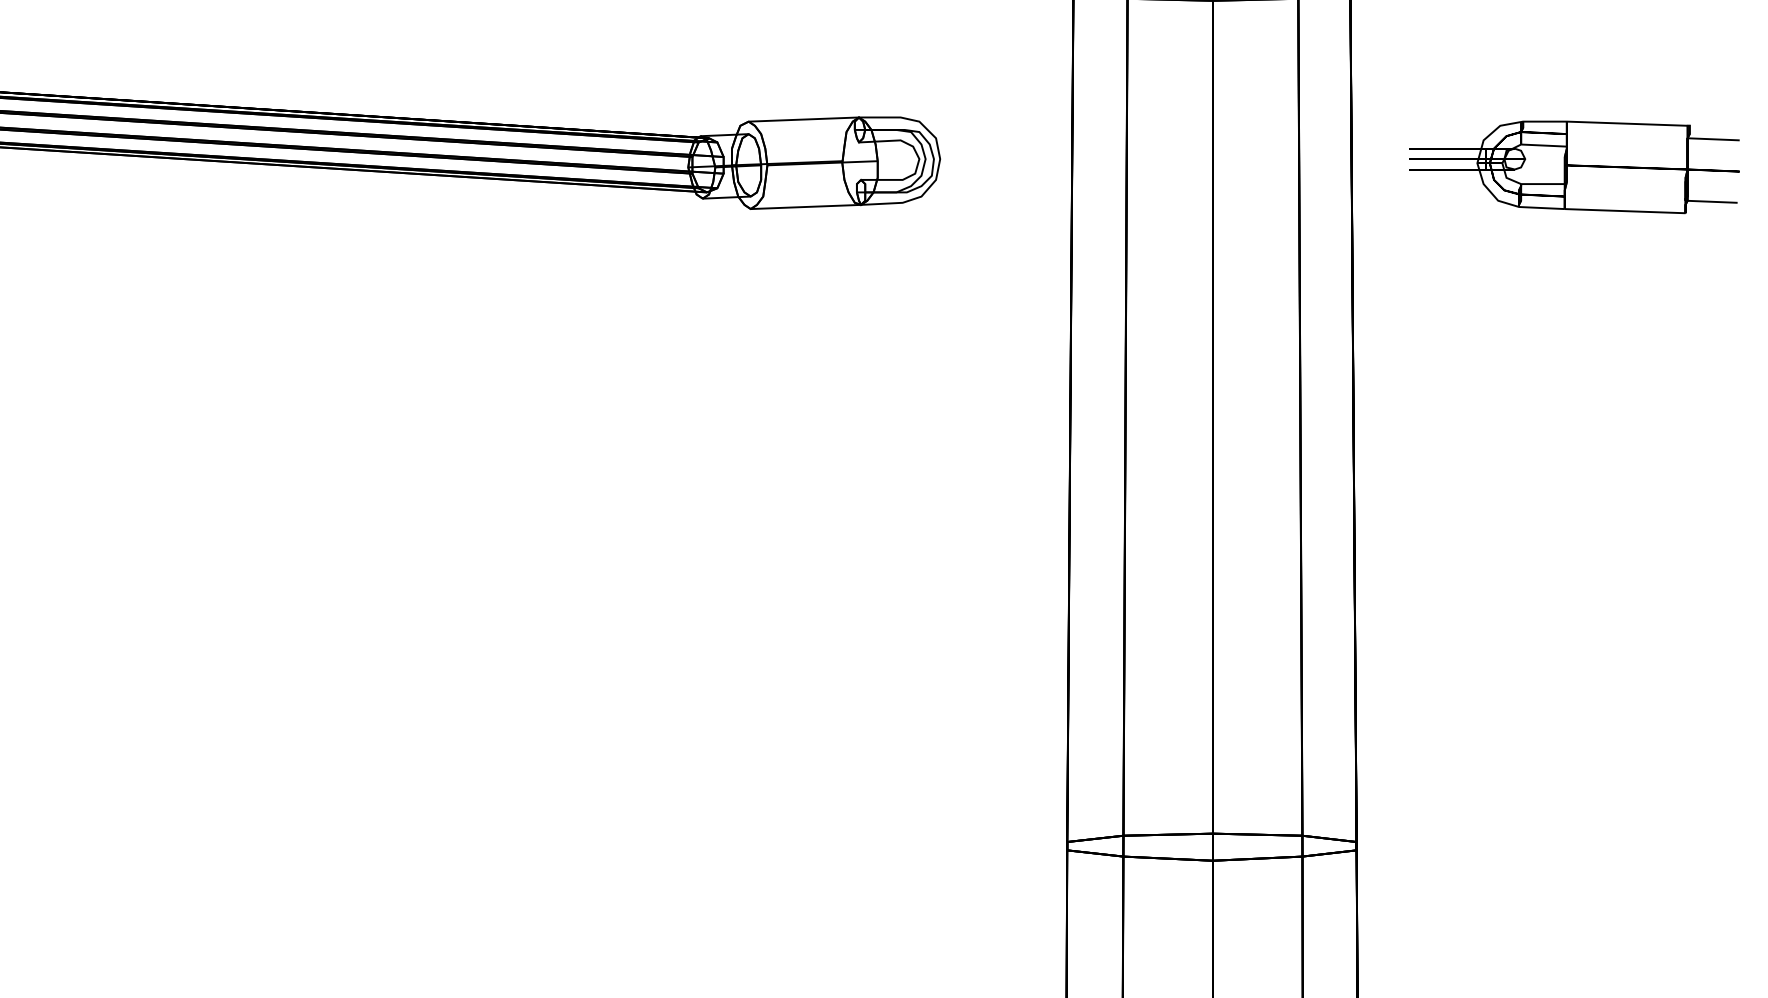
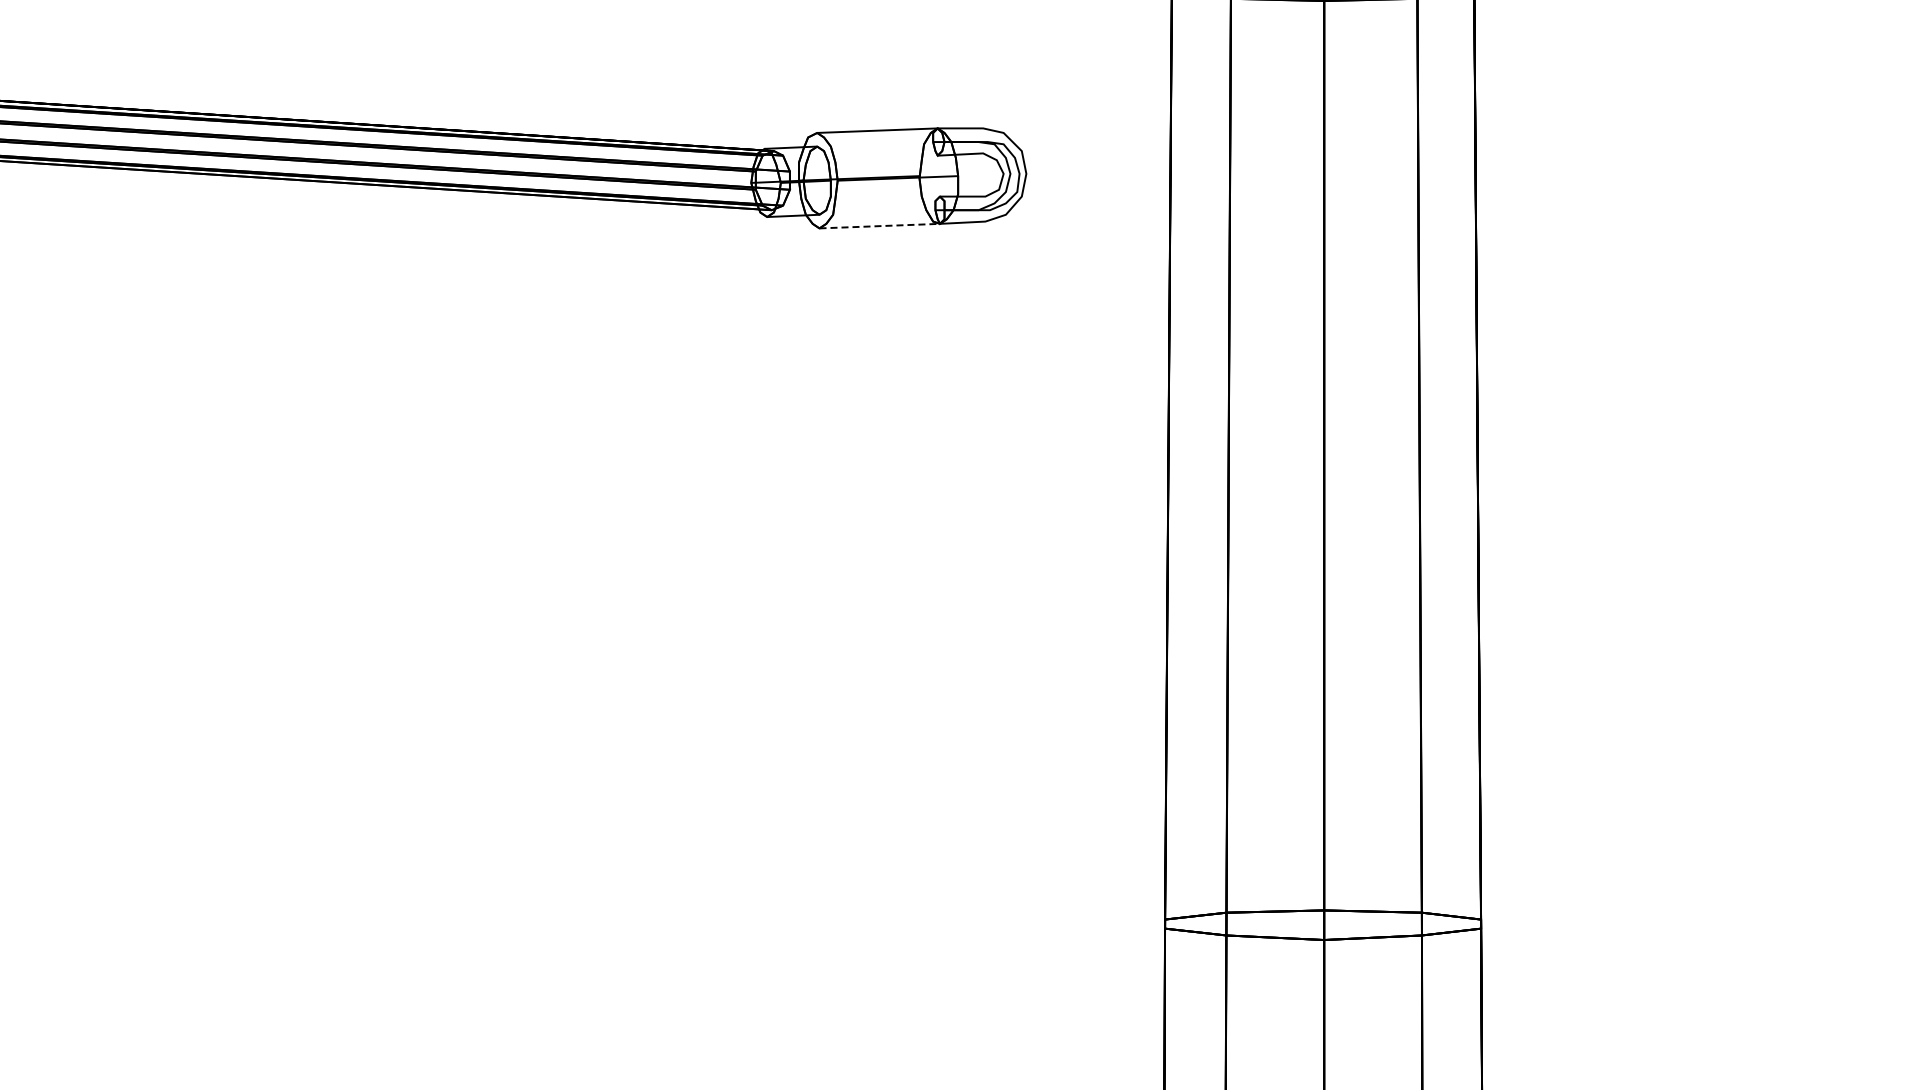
part: (1574, 167) -> (1718, 182), removed
line: (806, 207) -> (880, 226), solid -> dashed

